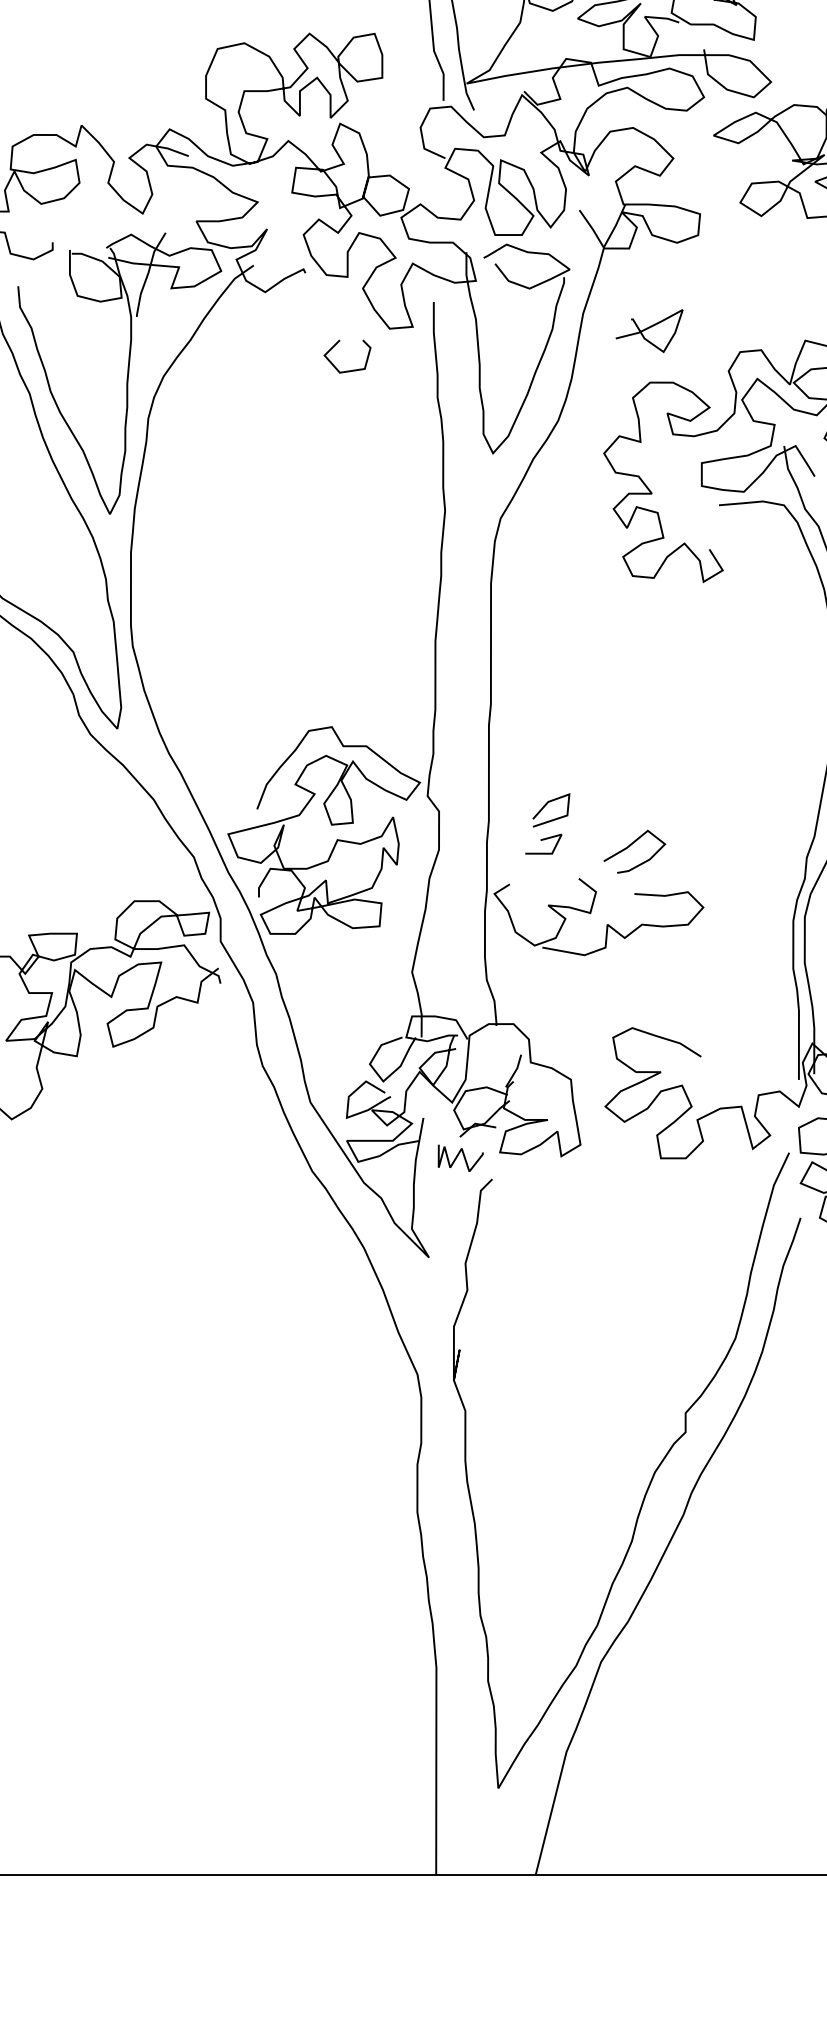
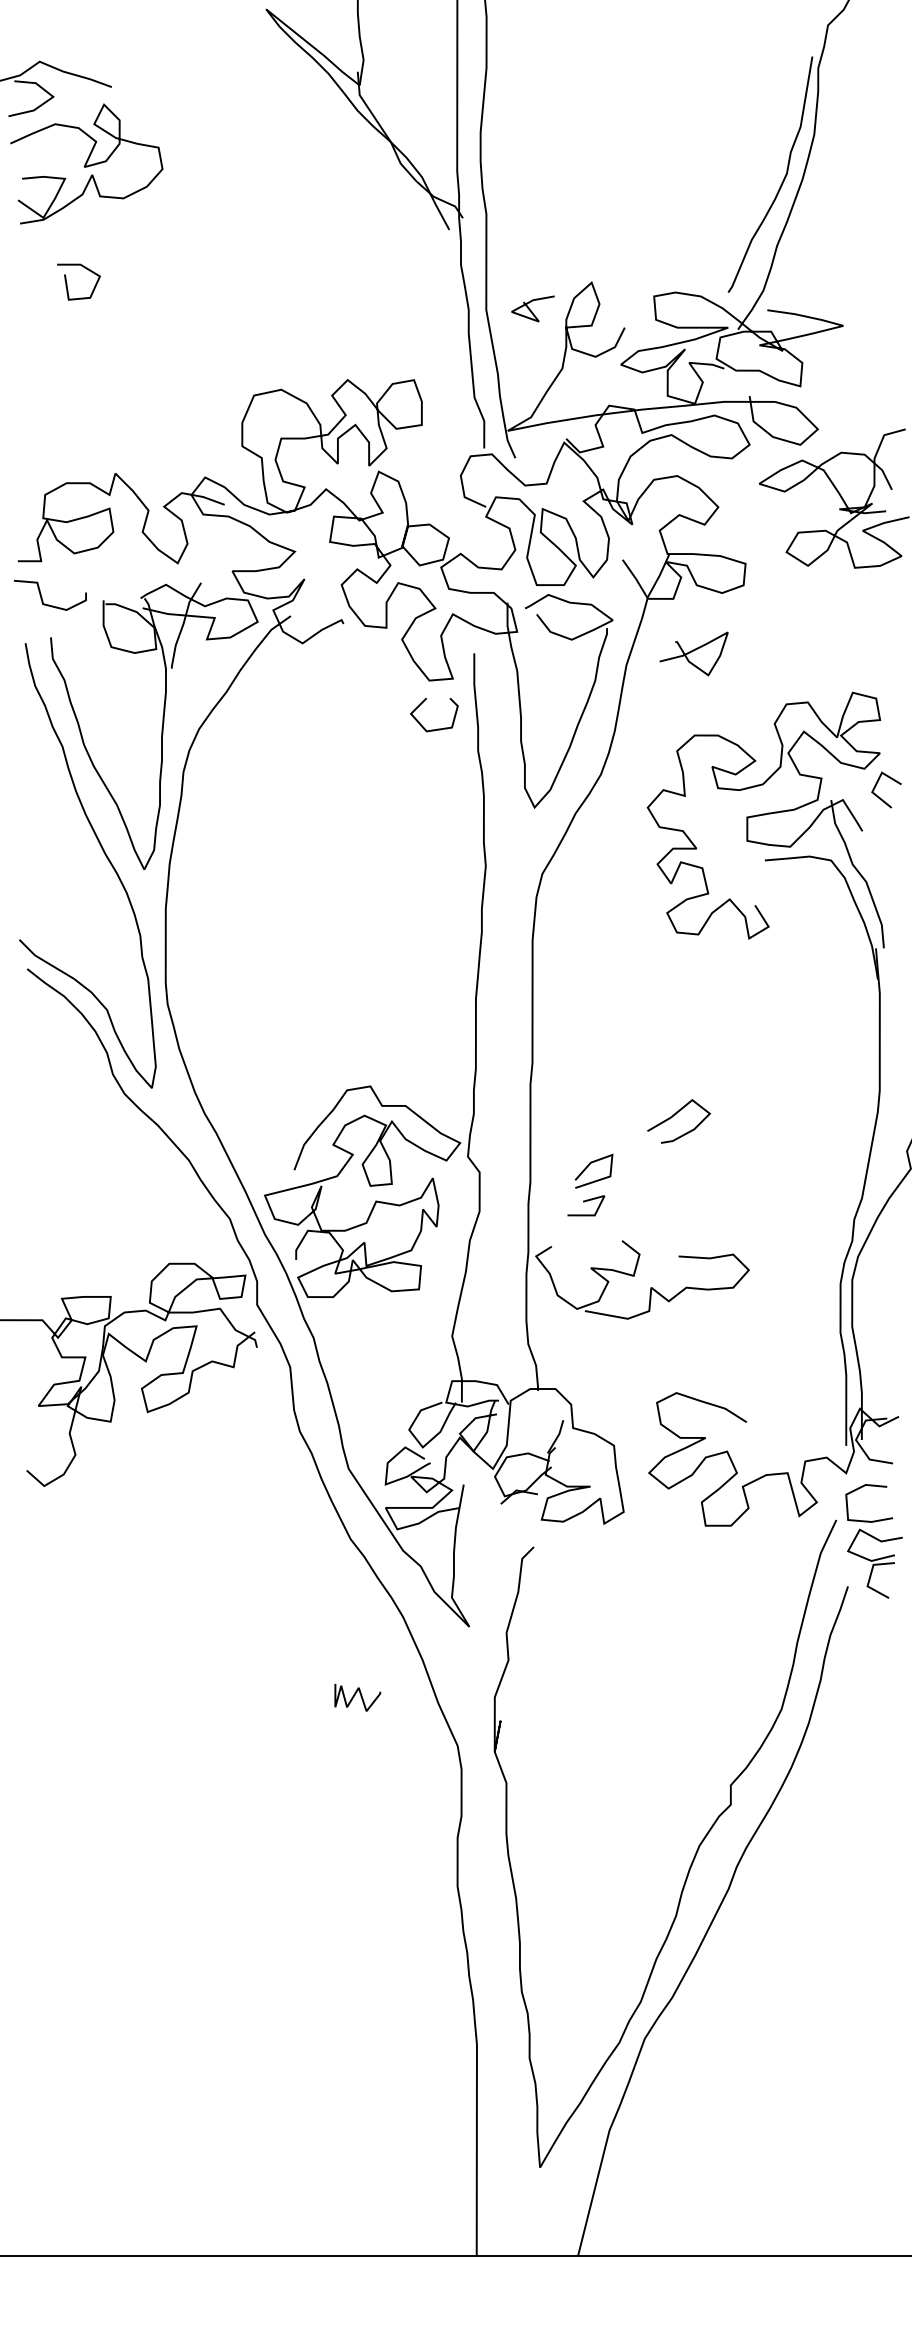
curve: (648, 329) -> (692, 652), moved
curve: (350, 369) -> (437, 728), moved
curve: (631, 845) -> (675, 1115), moved
curve: (458, 1156) -> (355, 1695), moved

